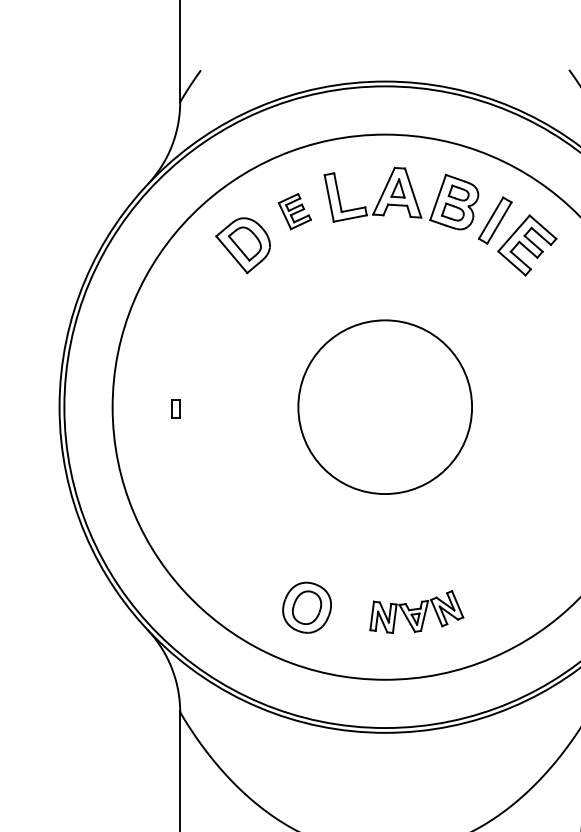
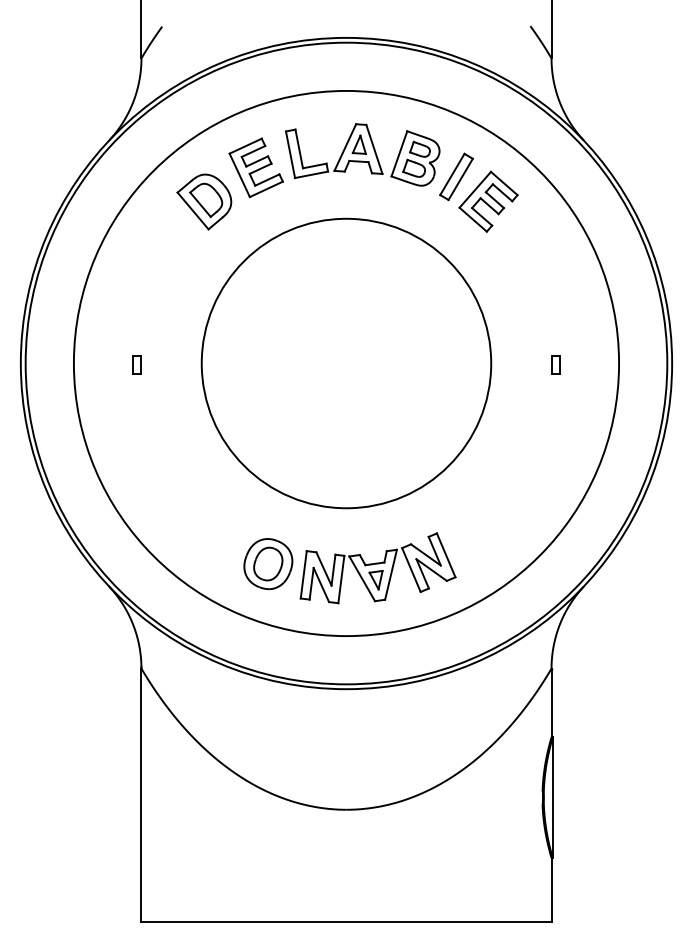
part: (294, 211) -> (255, 167), size x1.67
circle: (385, 407) -> (346, 363), size x1.67
part: (416, 612) -> (377, 568), size x1.67

